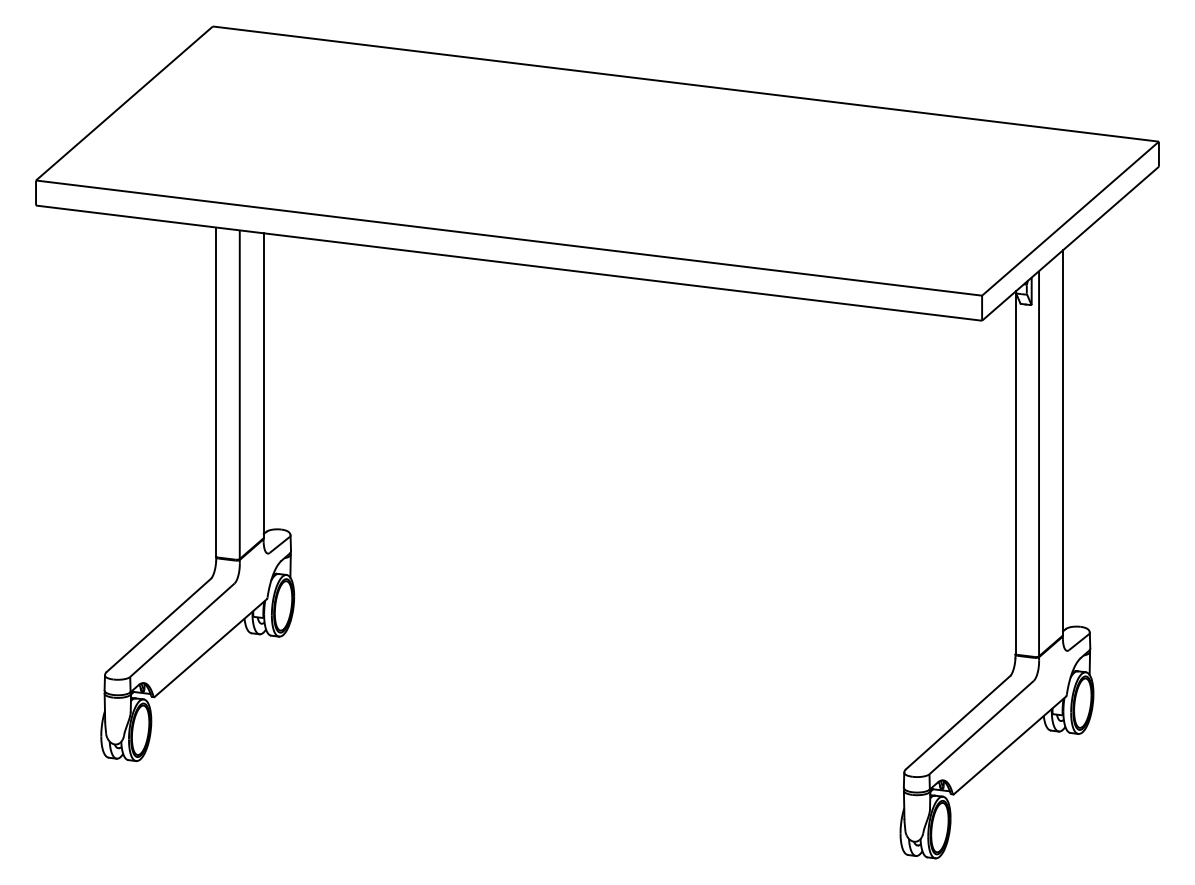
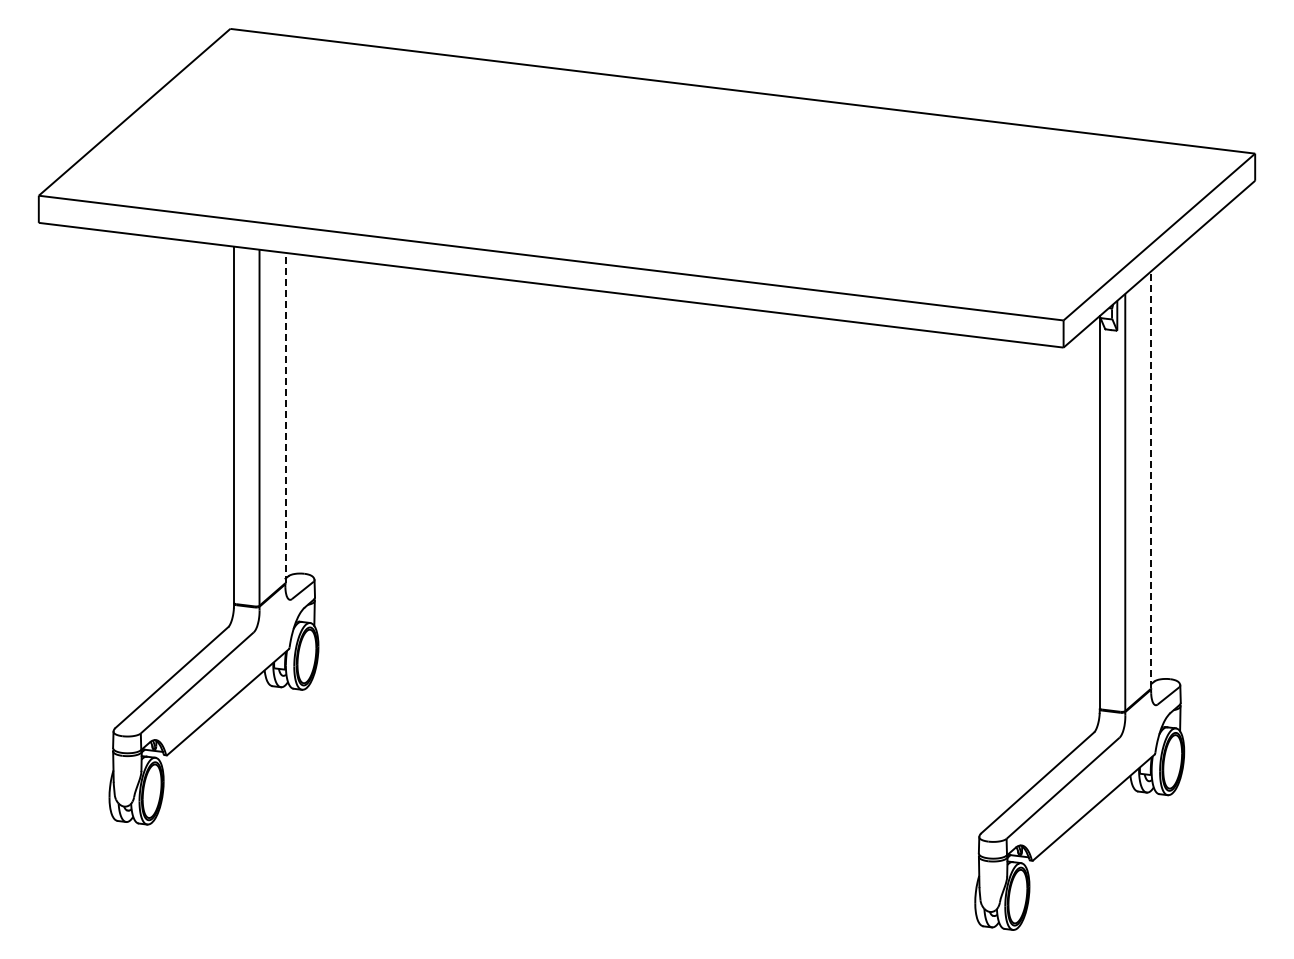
line: (263, 385) -> (285, 417), solid -> dashed
line: (1063, 442) -> (1151, 479), solid -> dashed

